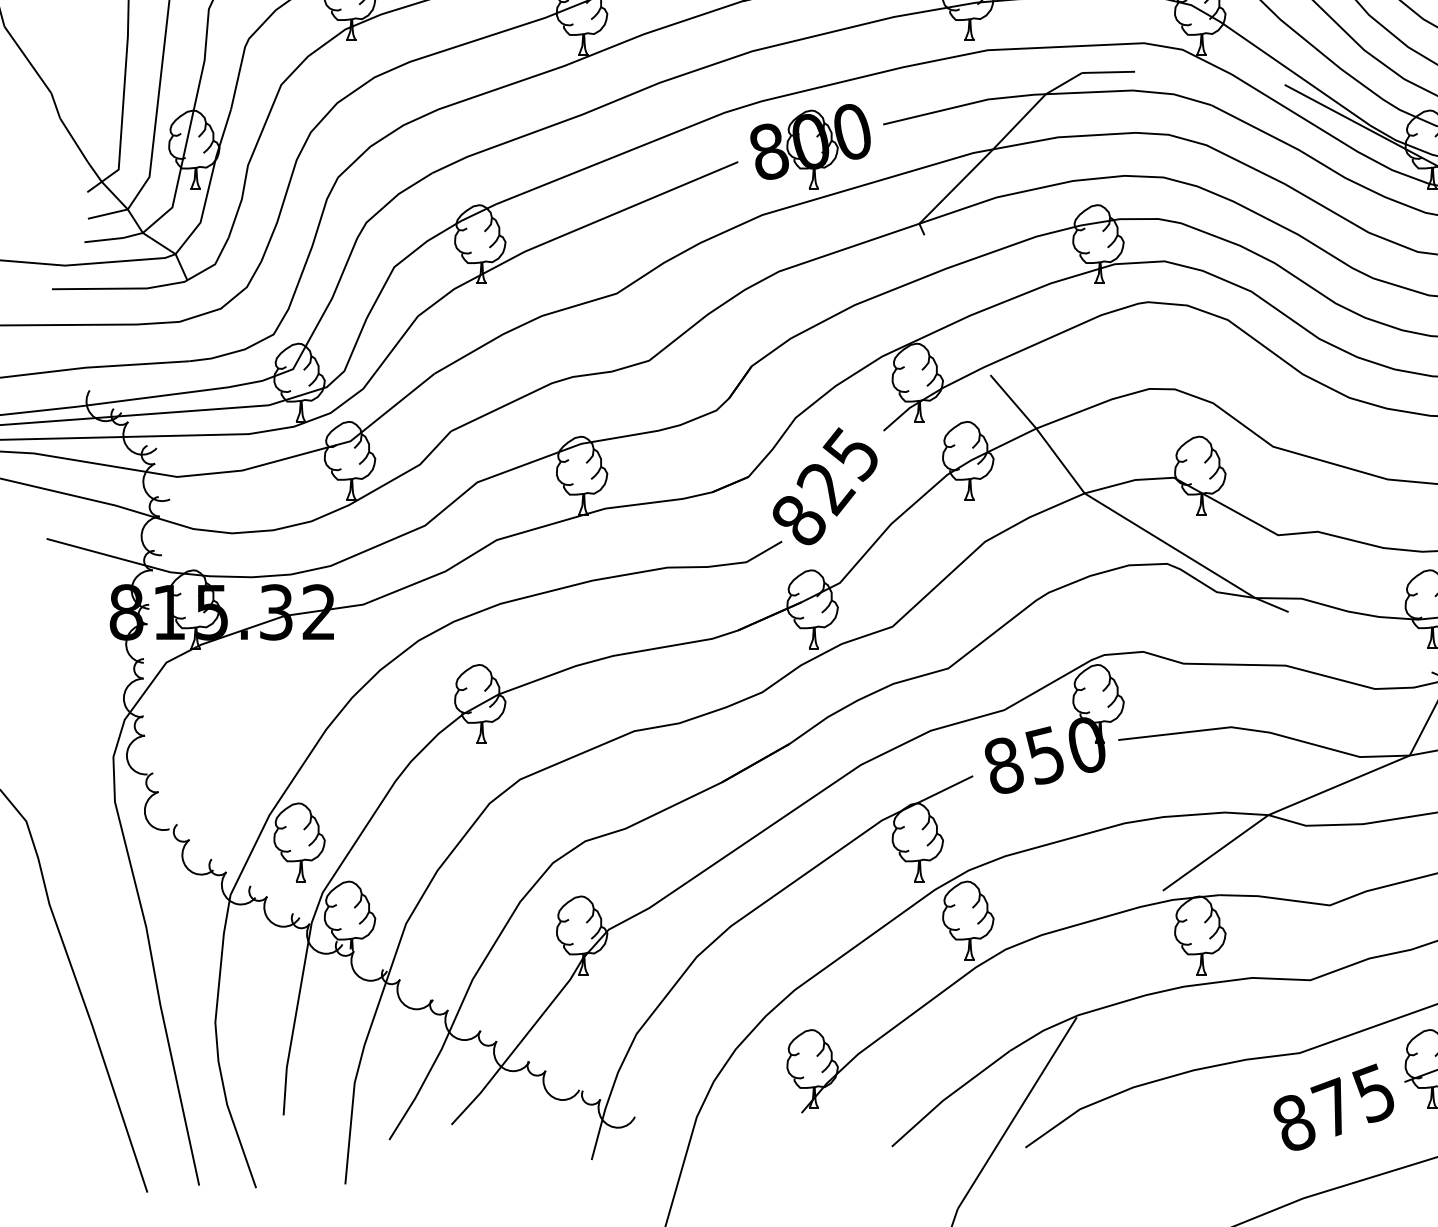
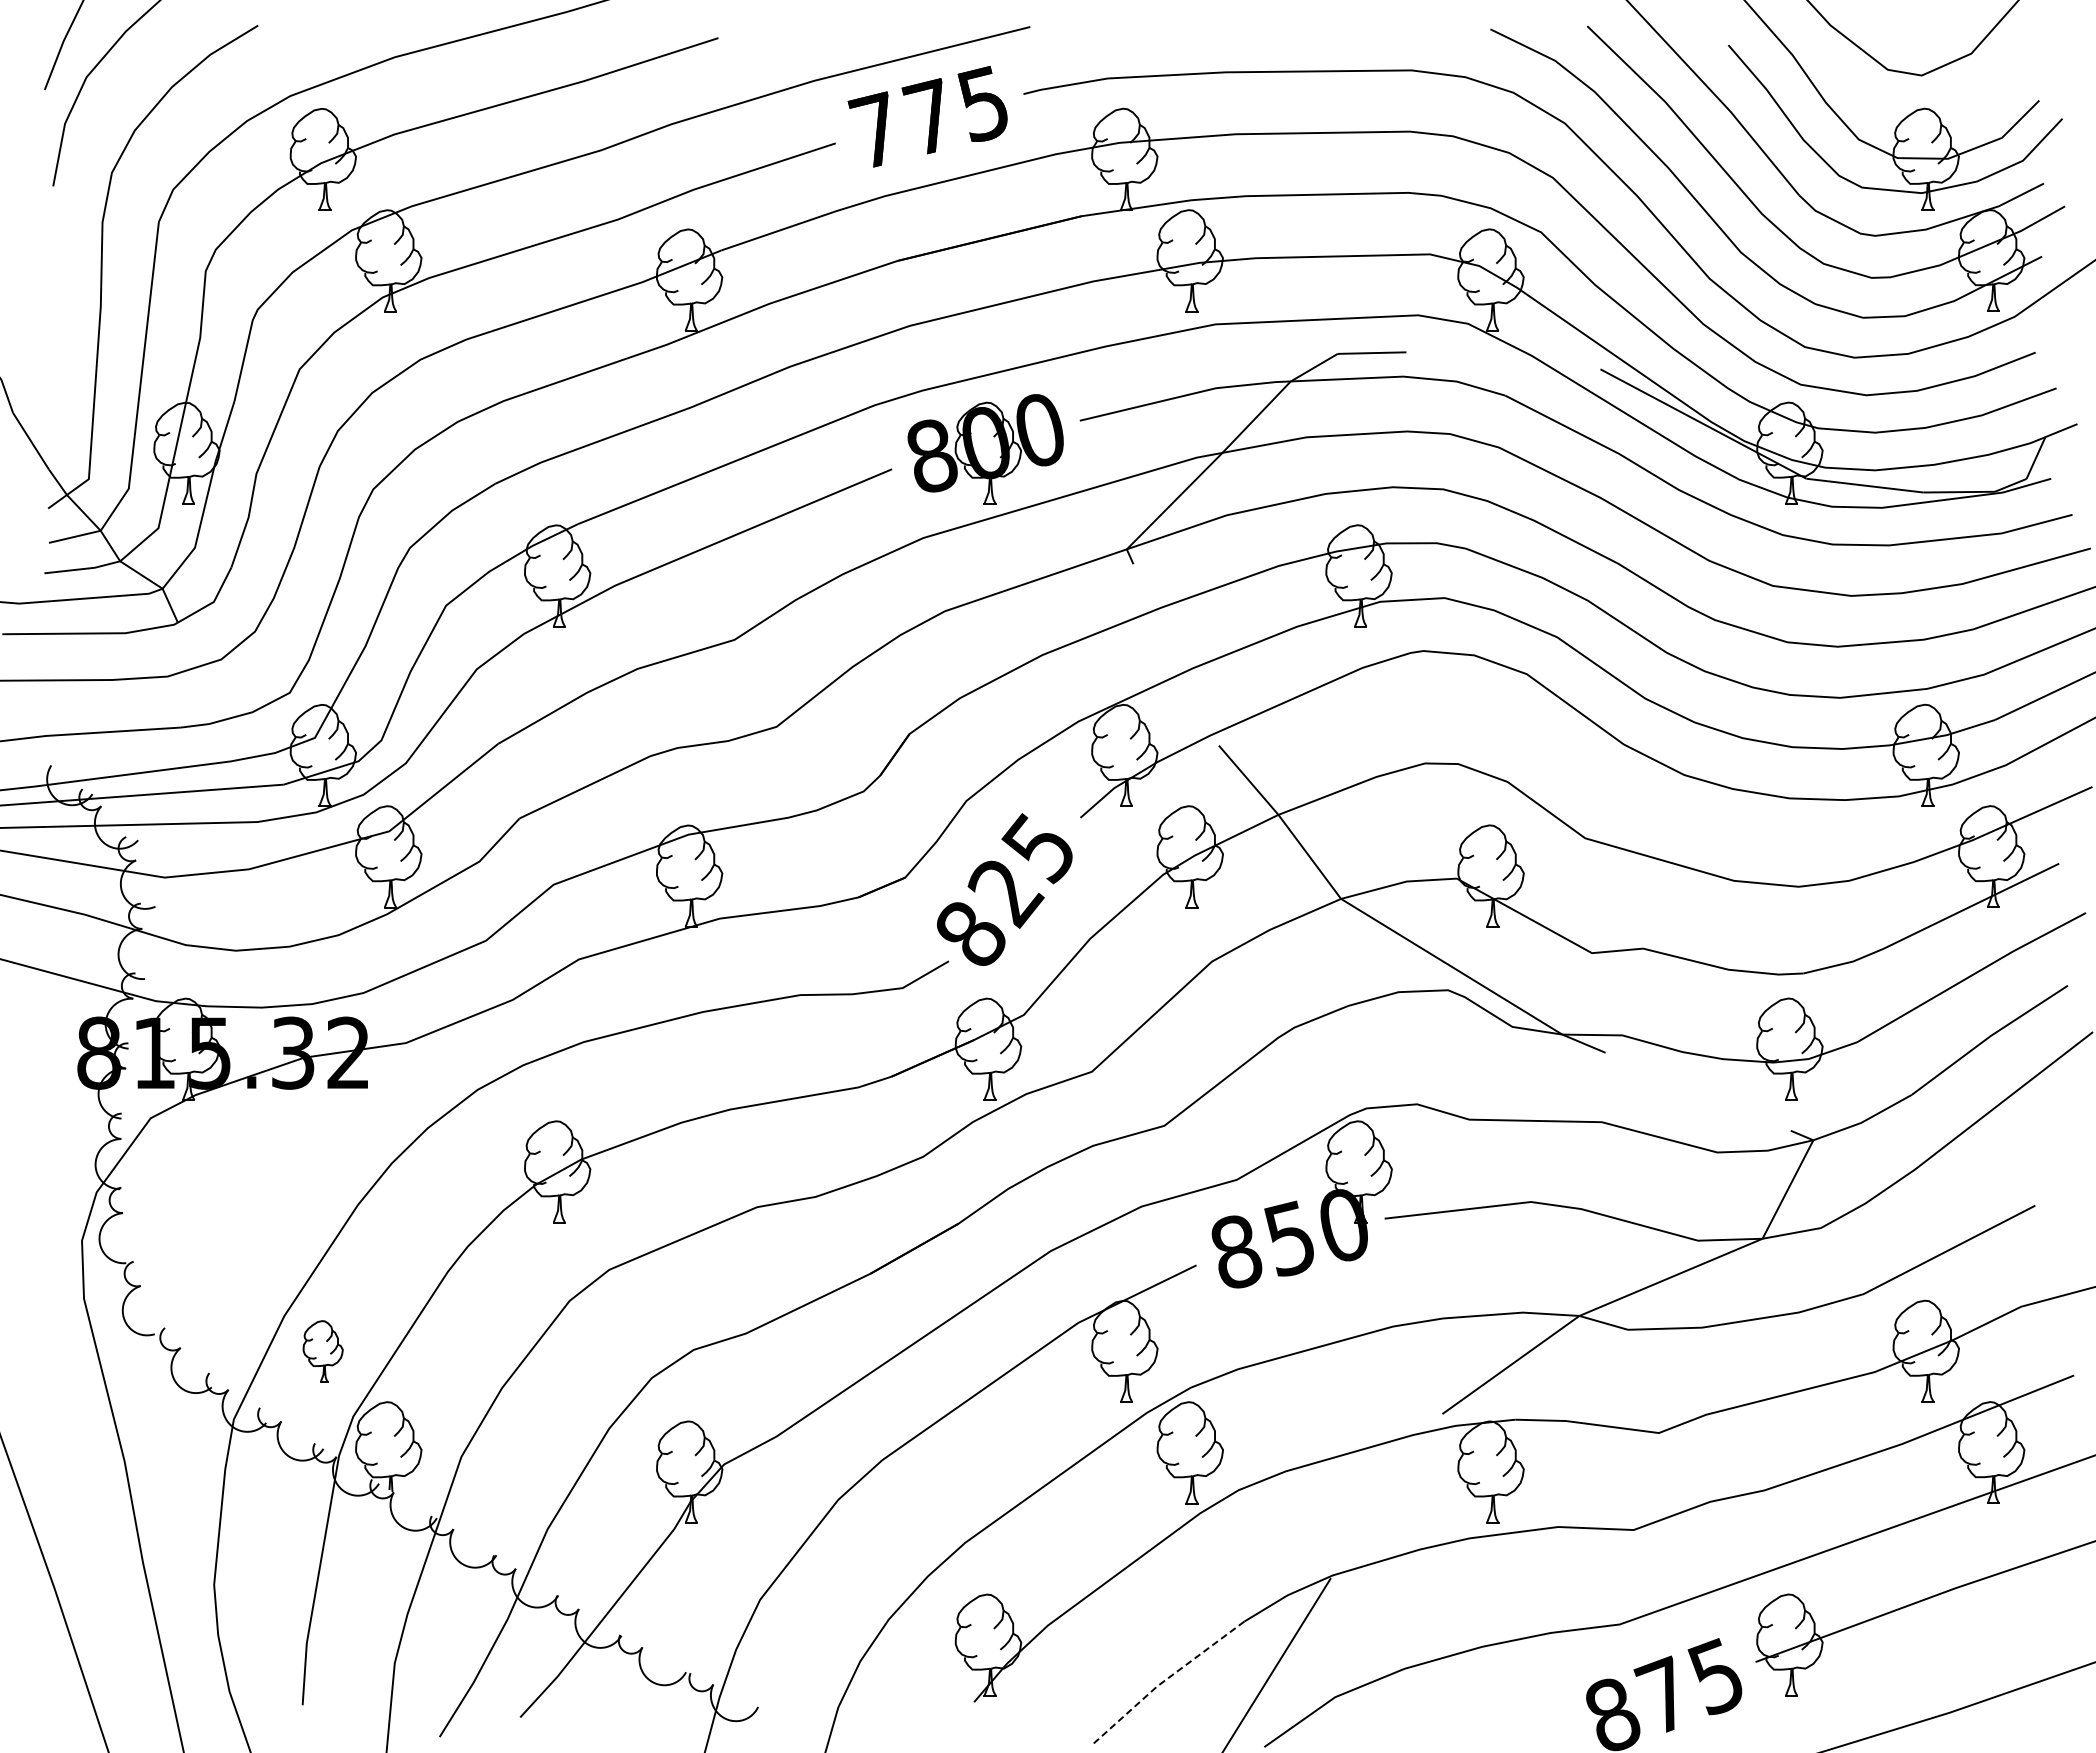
part: (298, 842) -> (322, 1351), size x0.6
line: (948, 1097) -> (1164, 1681), solid -> dashed

